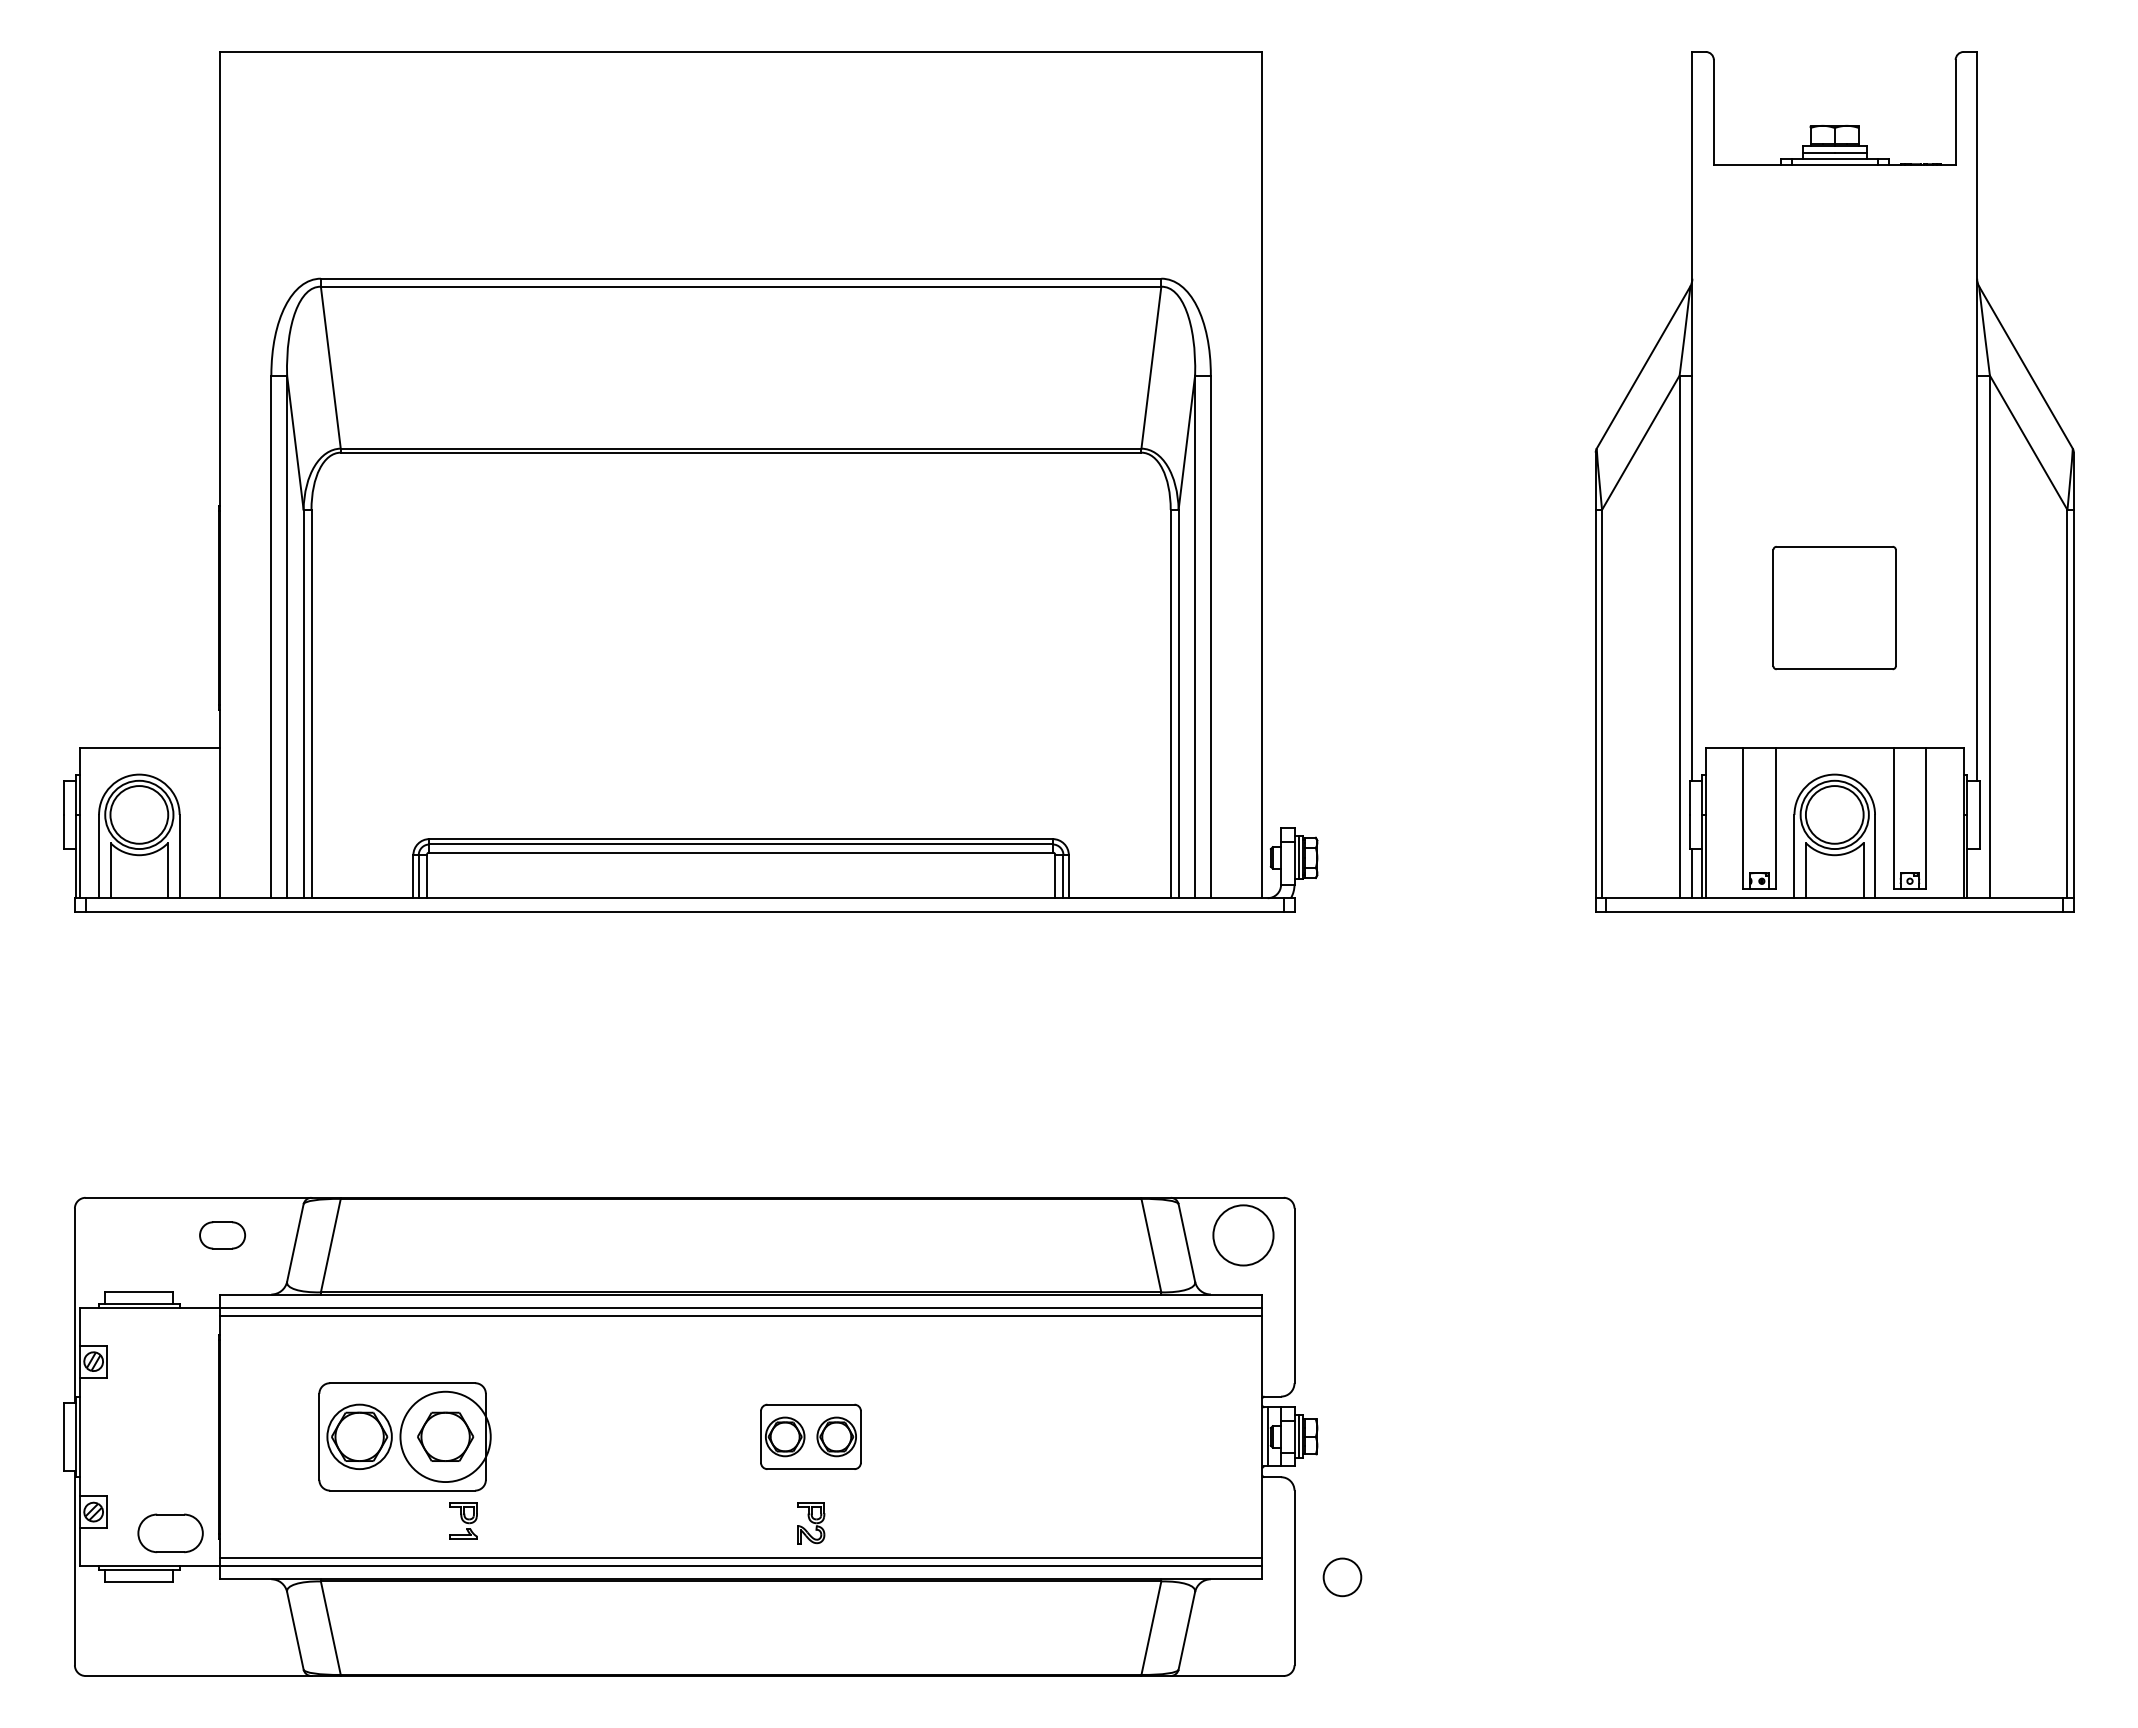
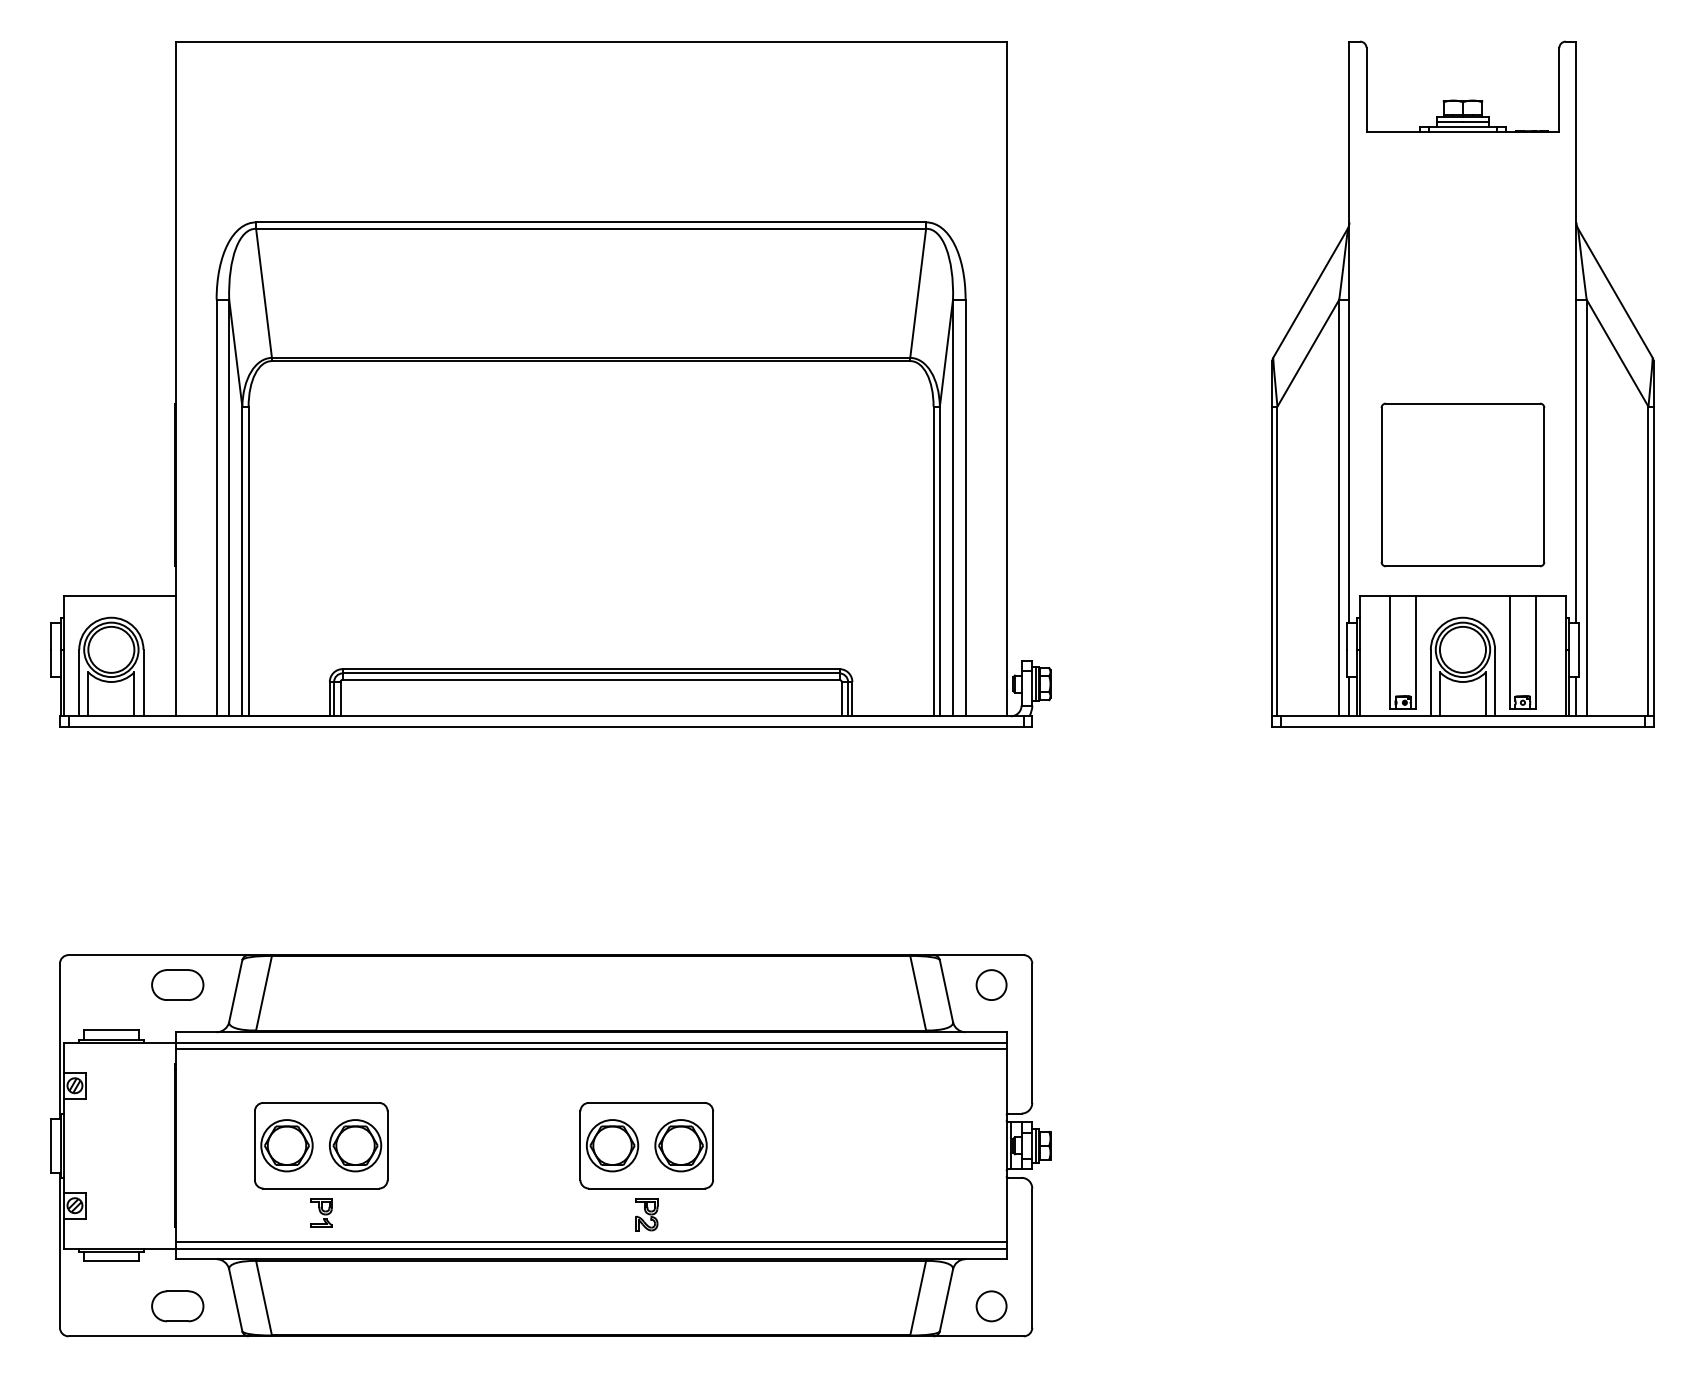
part: (1834, 607) -> (1462, 484), size x1.67
line: (1977, 873) -> (1576, 696), added
part: (222, 1235) -> (177, 985), size x1.43
circle: (1243, 1235) -> (991, 985), size x0.62
circle: (445, 1436) -> (355, 1145), size x0.71
part: (810, 1436) -> (646, 1145), size x1.67
part: (463, 1520) -> (321, 1212), moved
part: (170, 1533) -> (177, 1306), moved
circle: (1342, 1577) -> (991, 1306), moved

